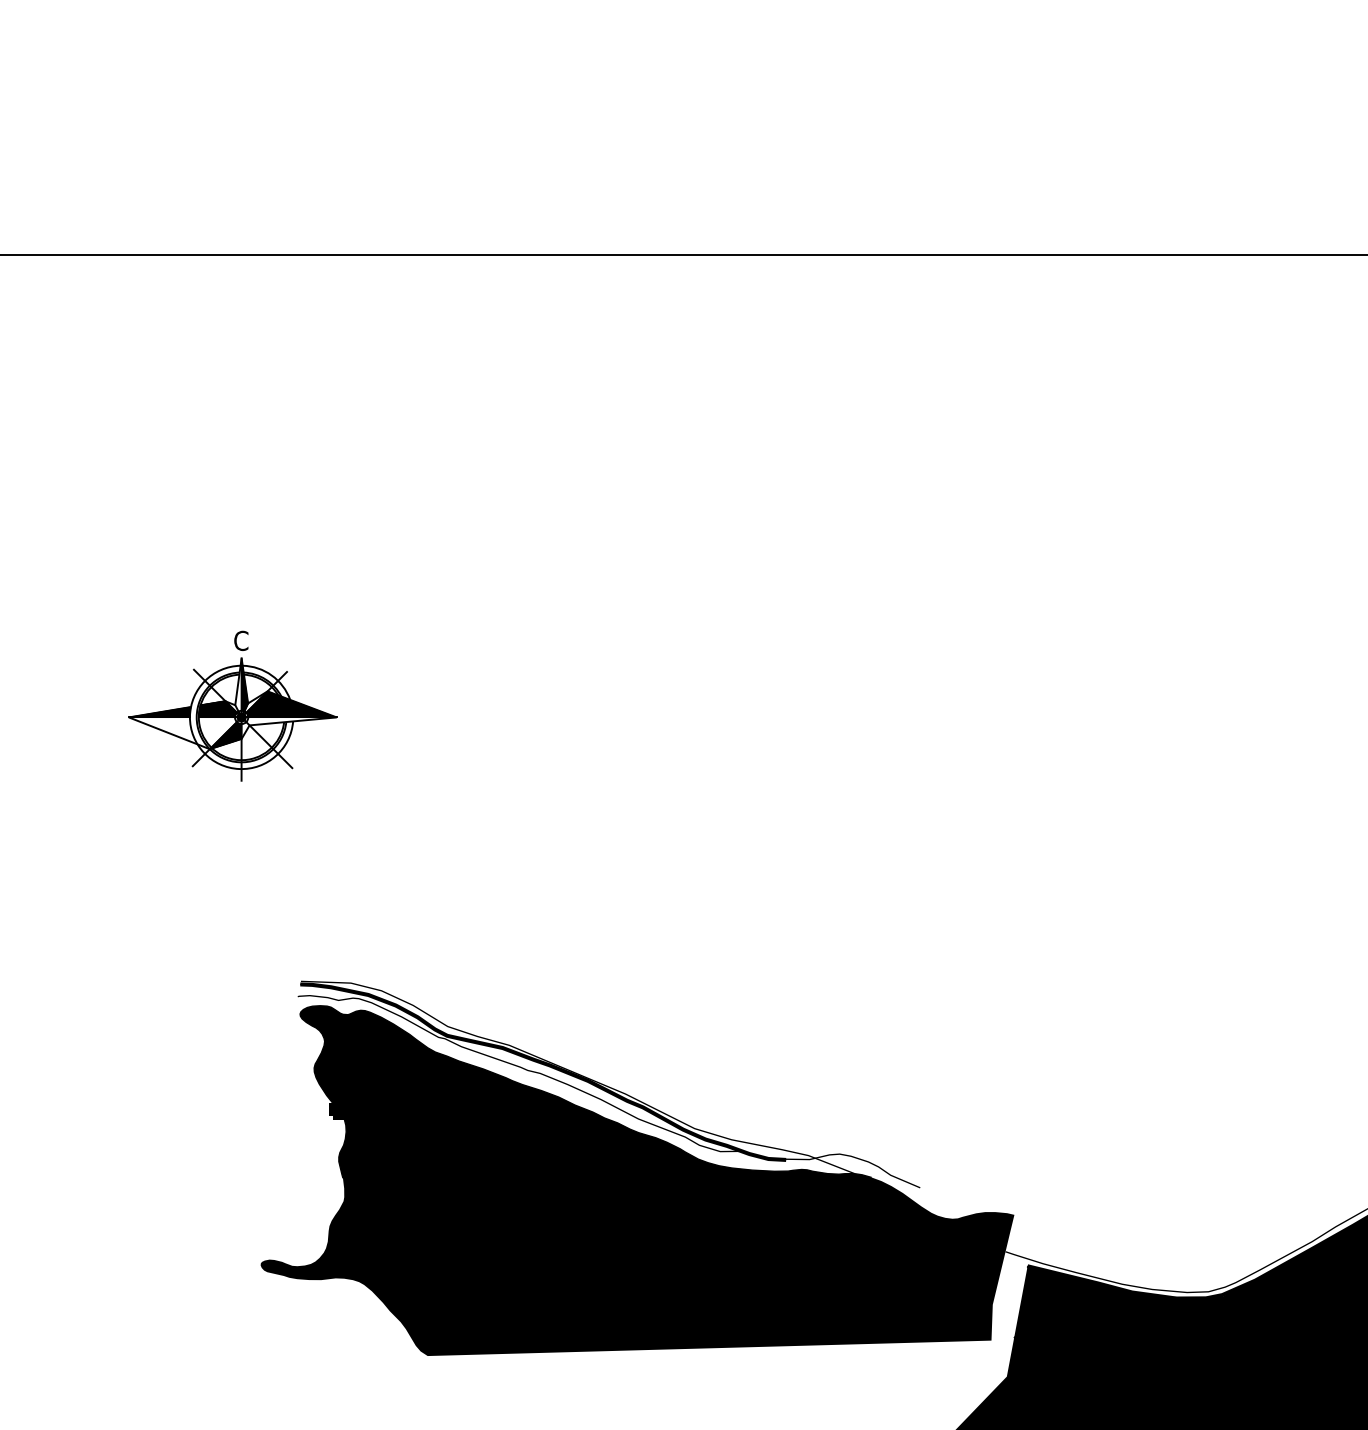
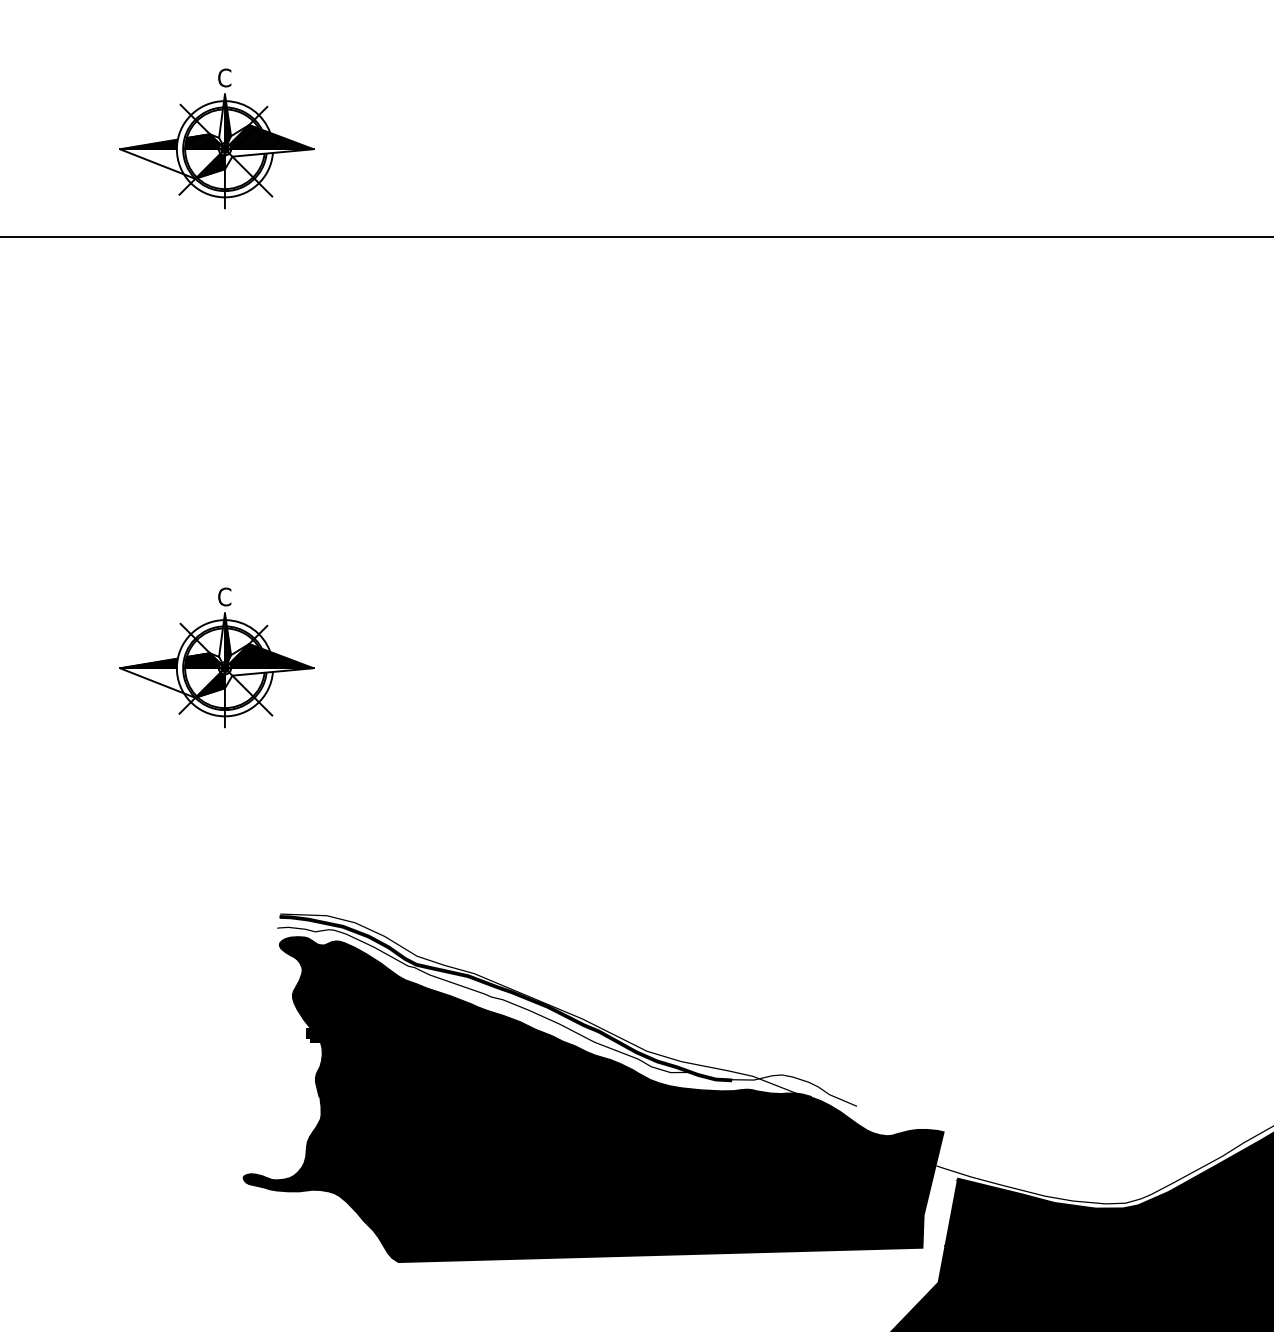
part: (232, 148) -> (216, 138), added

